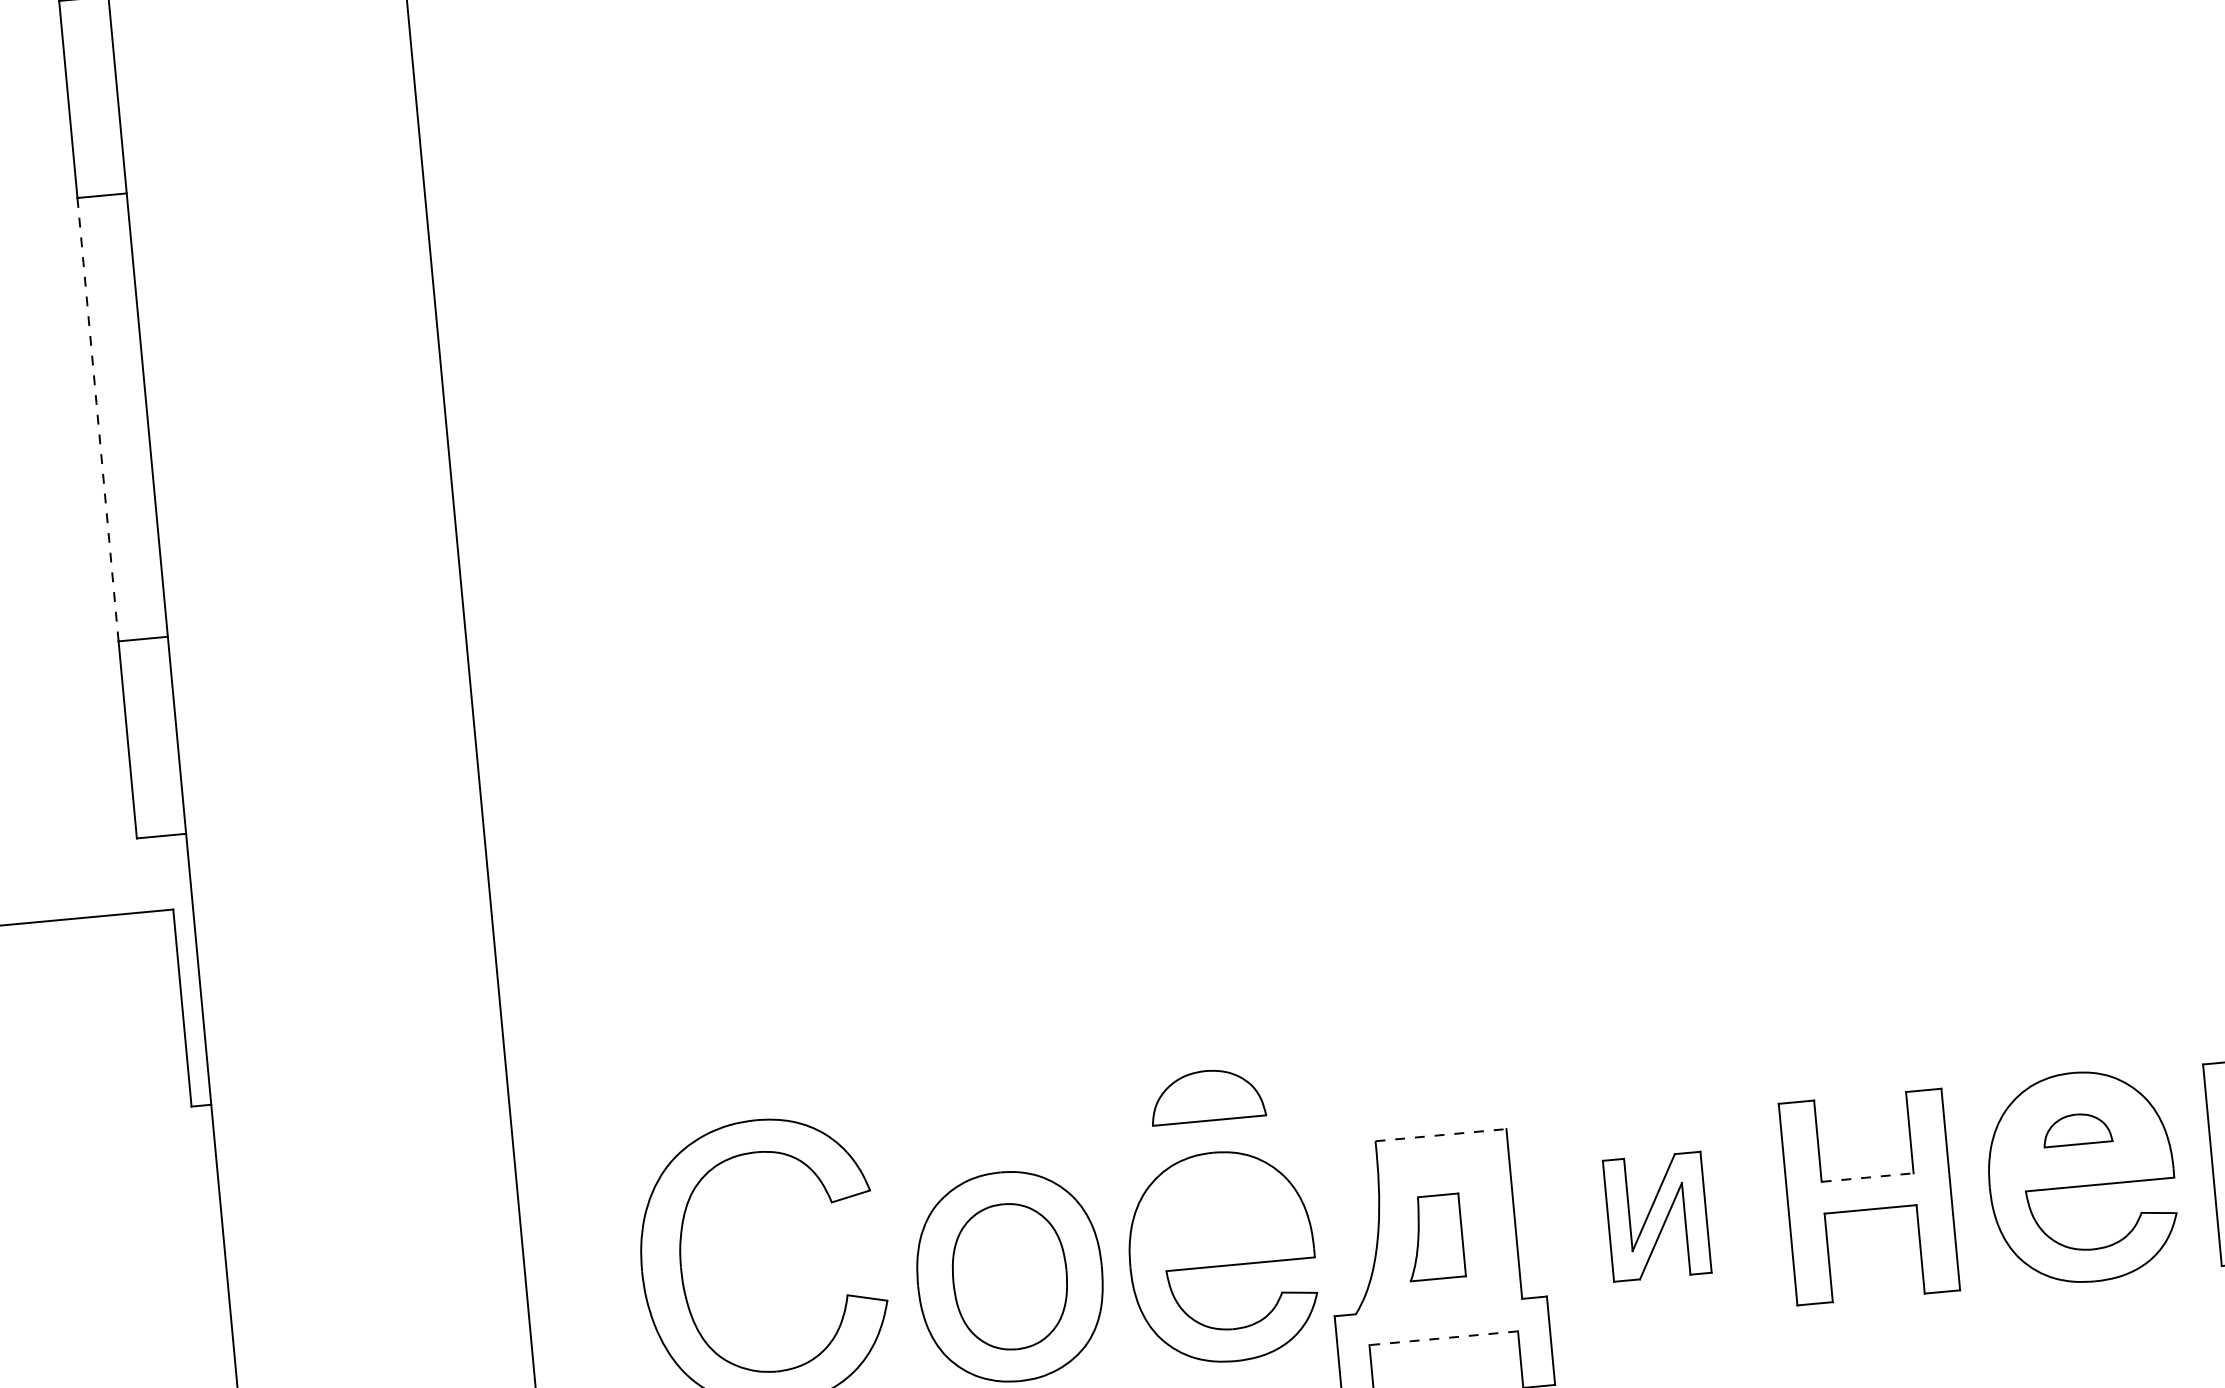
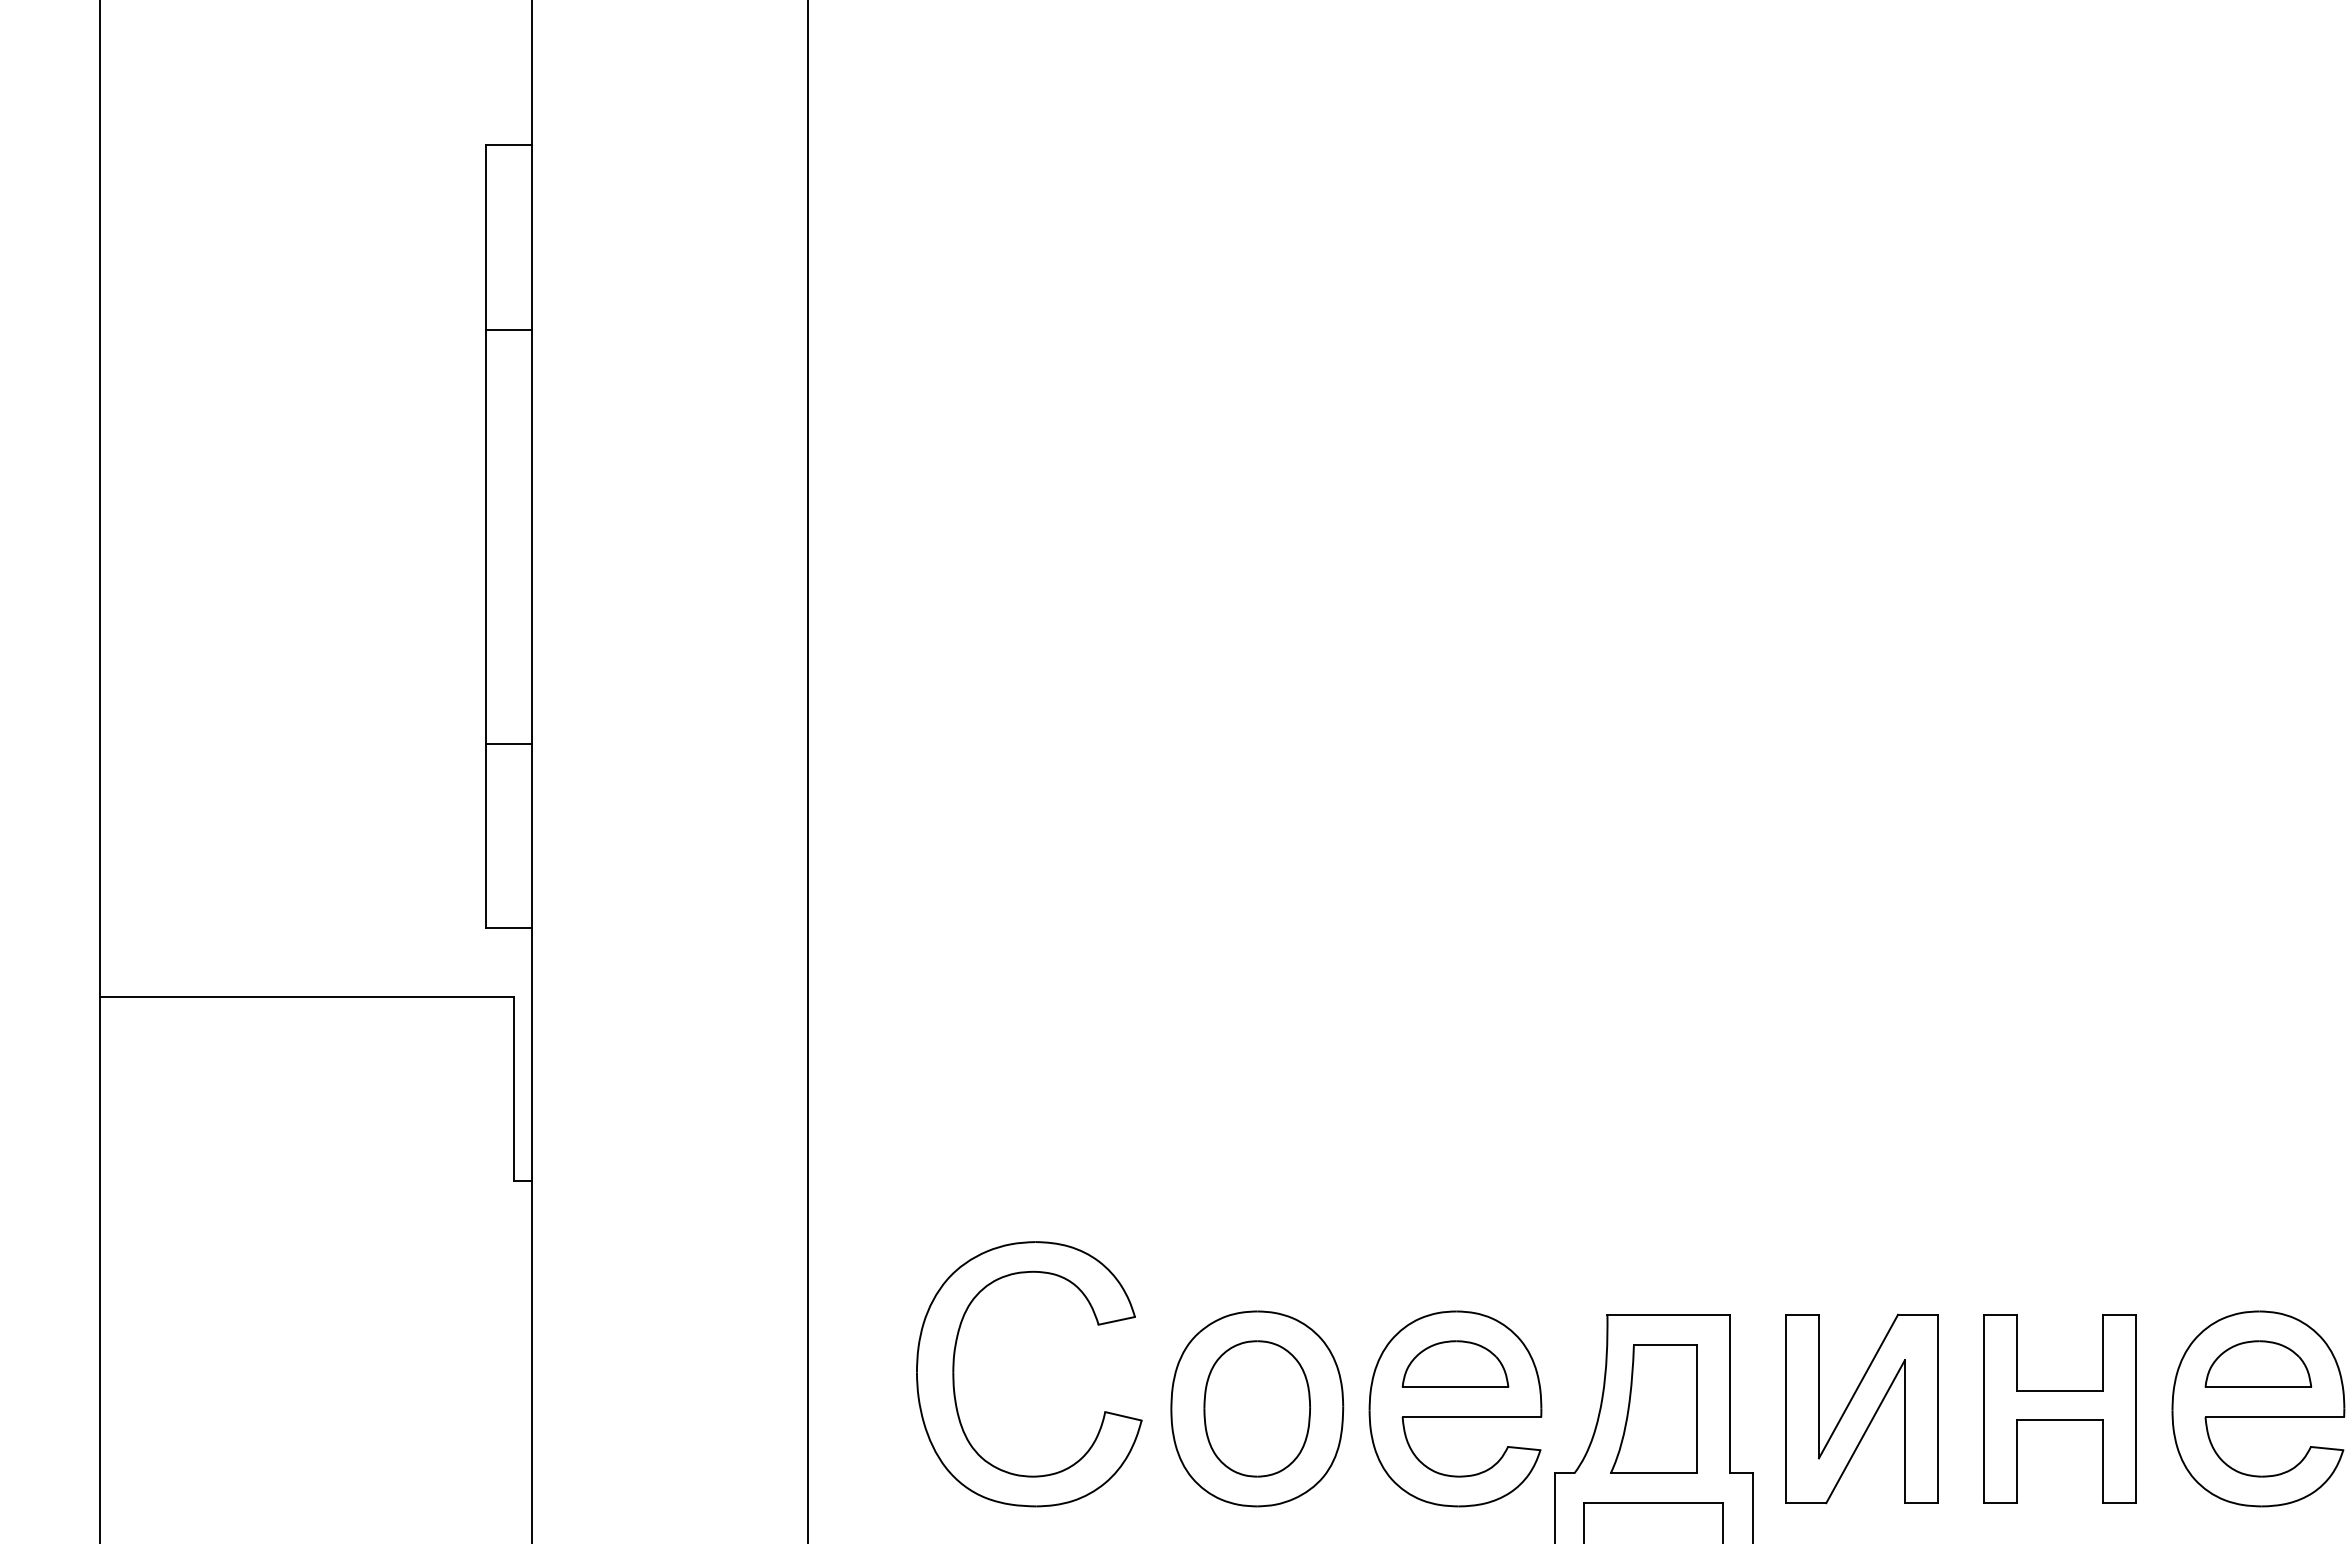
line: (98, 419) -> (486, 536), dashed -> solid
part: (1207, 1095) -> (1455, 1363), moved
part: (2077, 1128) -> (2258, 1363), size x1.67
line: (1441, 1134) -> (1669, 1314), dashed -> solid
line: (1867, 1177) -> (2060, 1390), dashed -> solid
part: (1656, 1216) -> (1861, 1408), size x1.67
part: (1434, 1236) -> (1653, 1408), size x1.67
line: (1443, 1338) -> (1653, 1503), dashed -> solid

